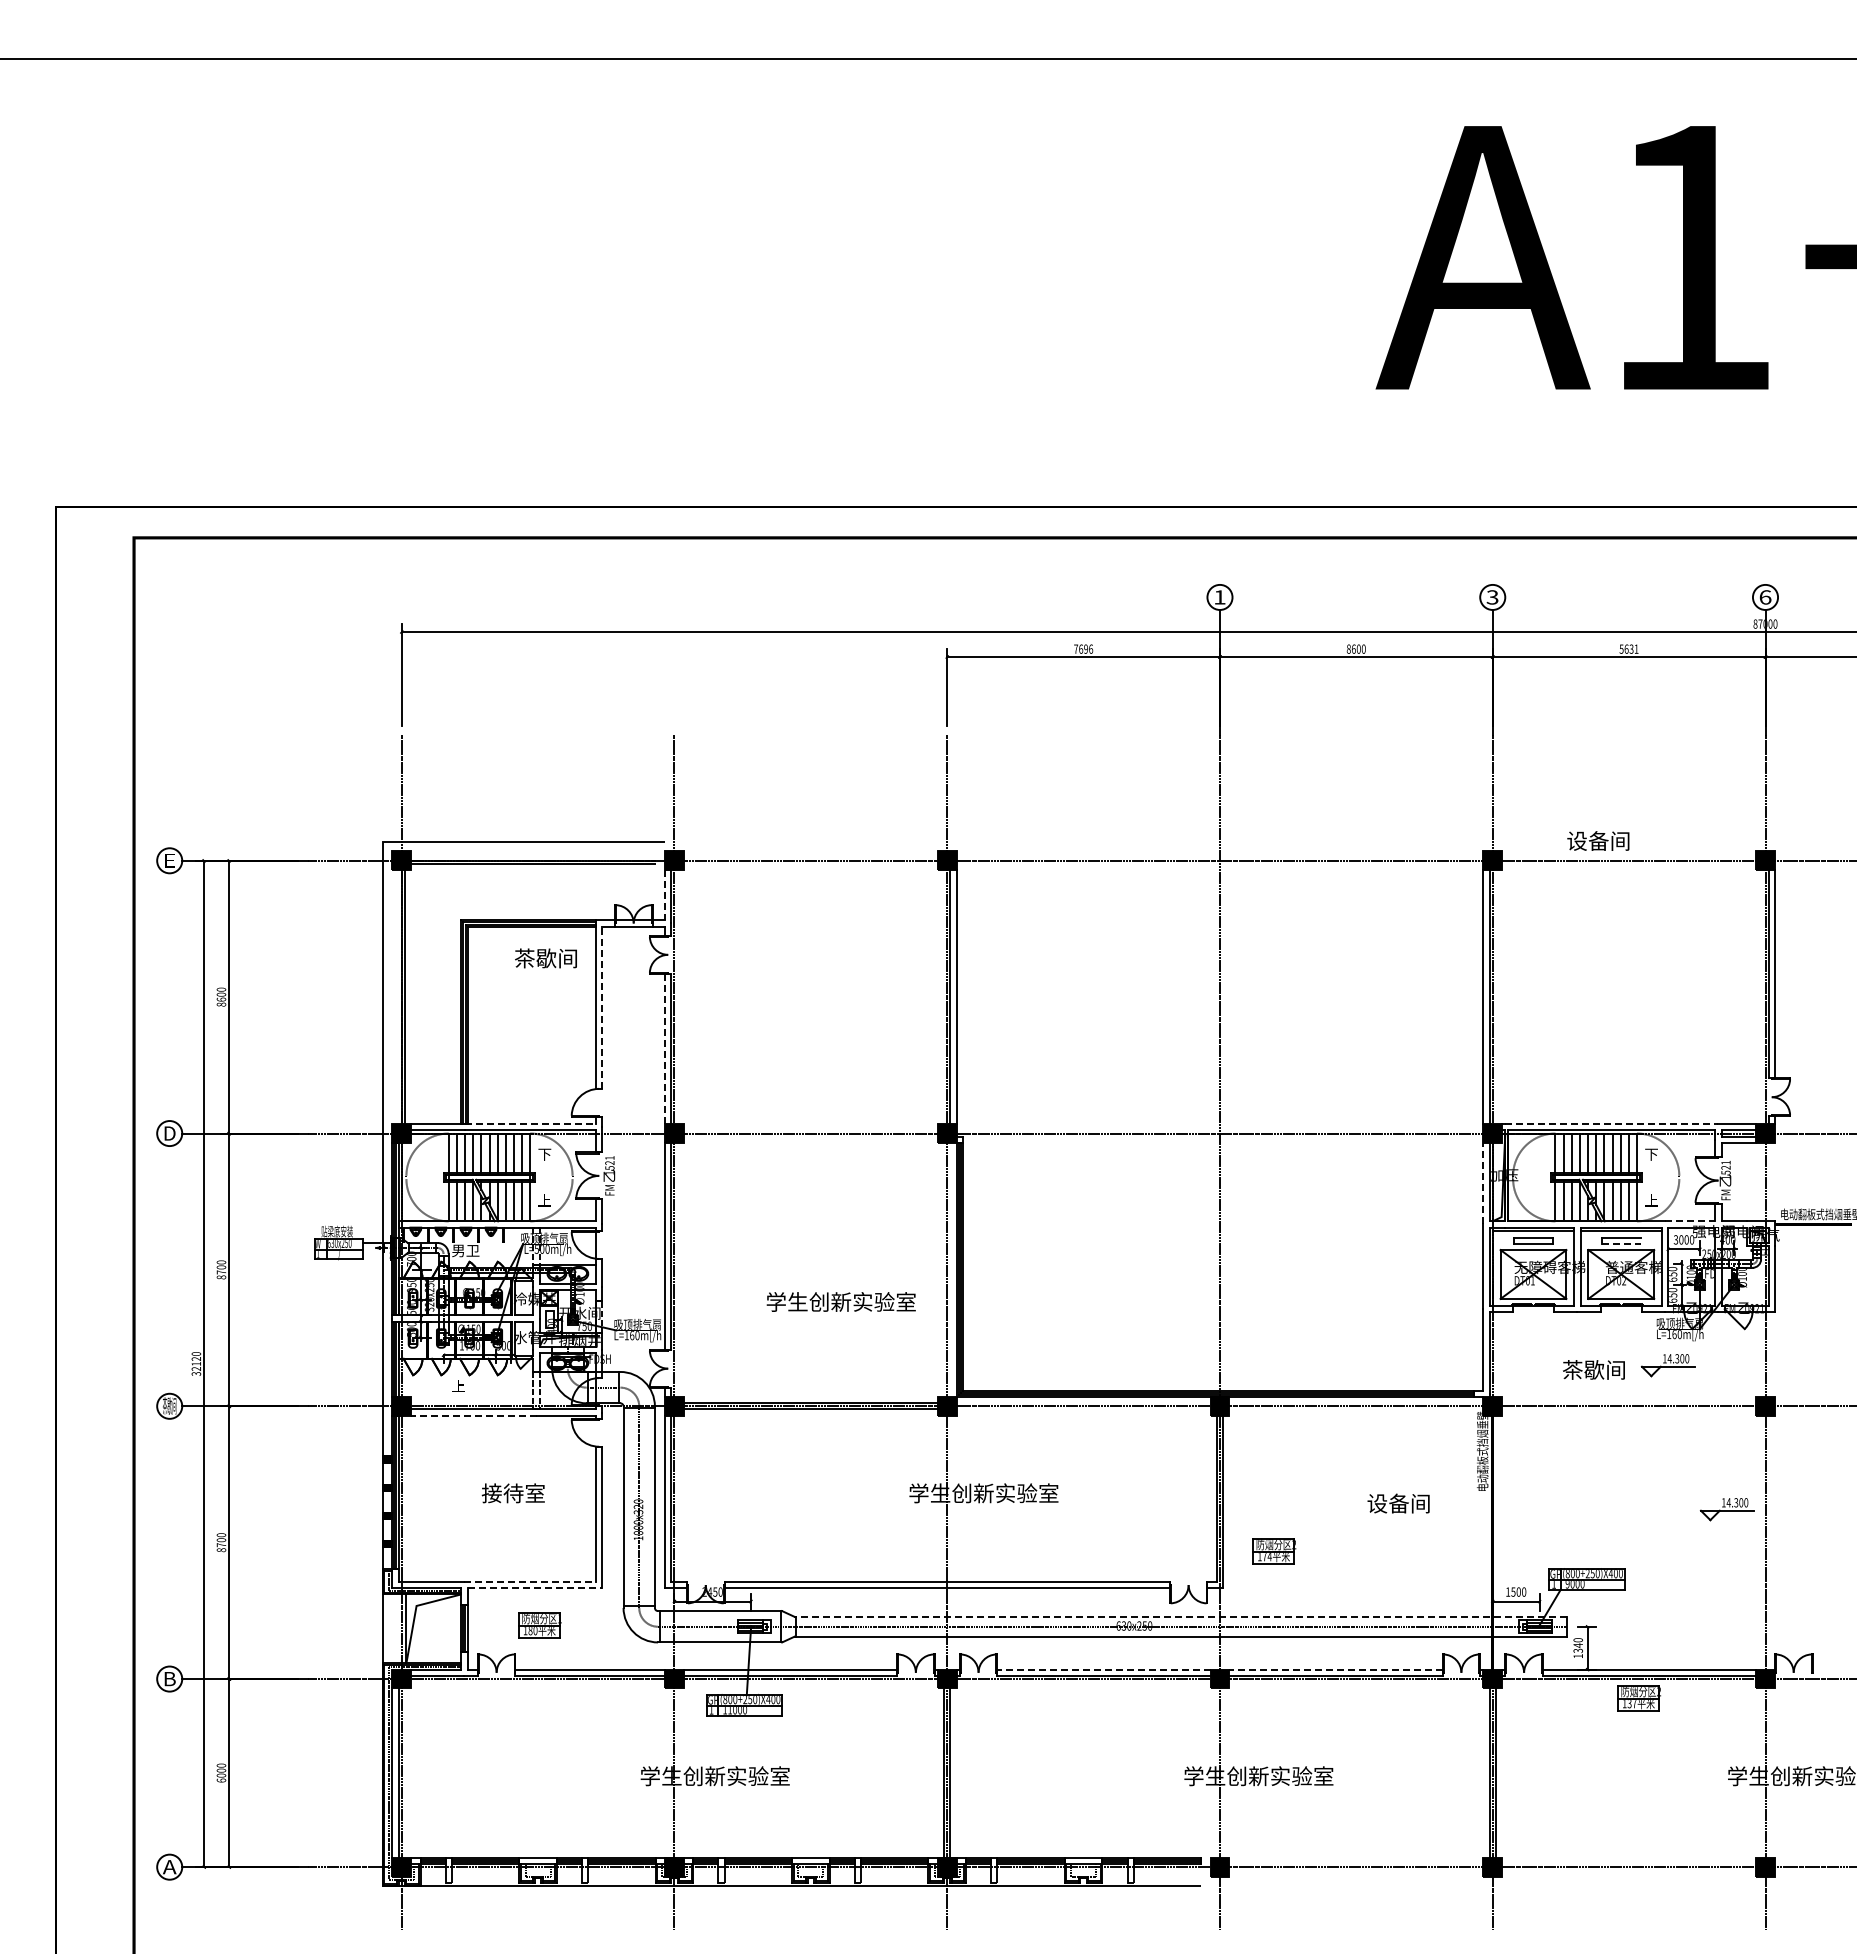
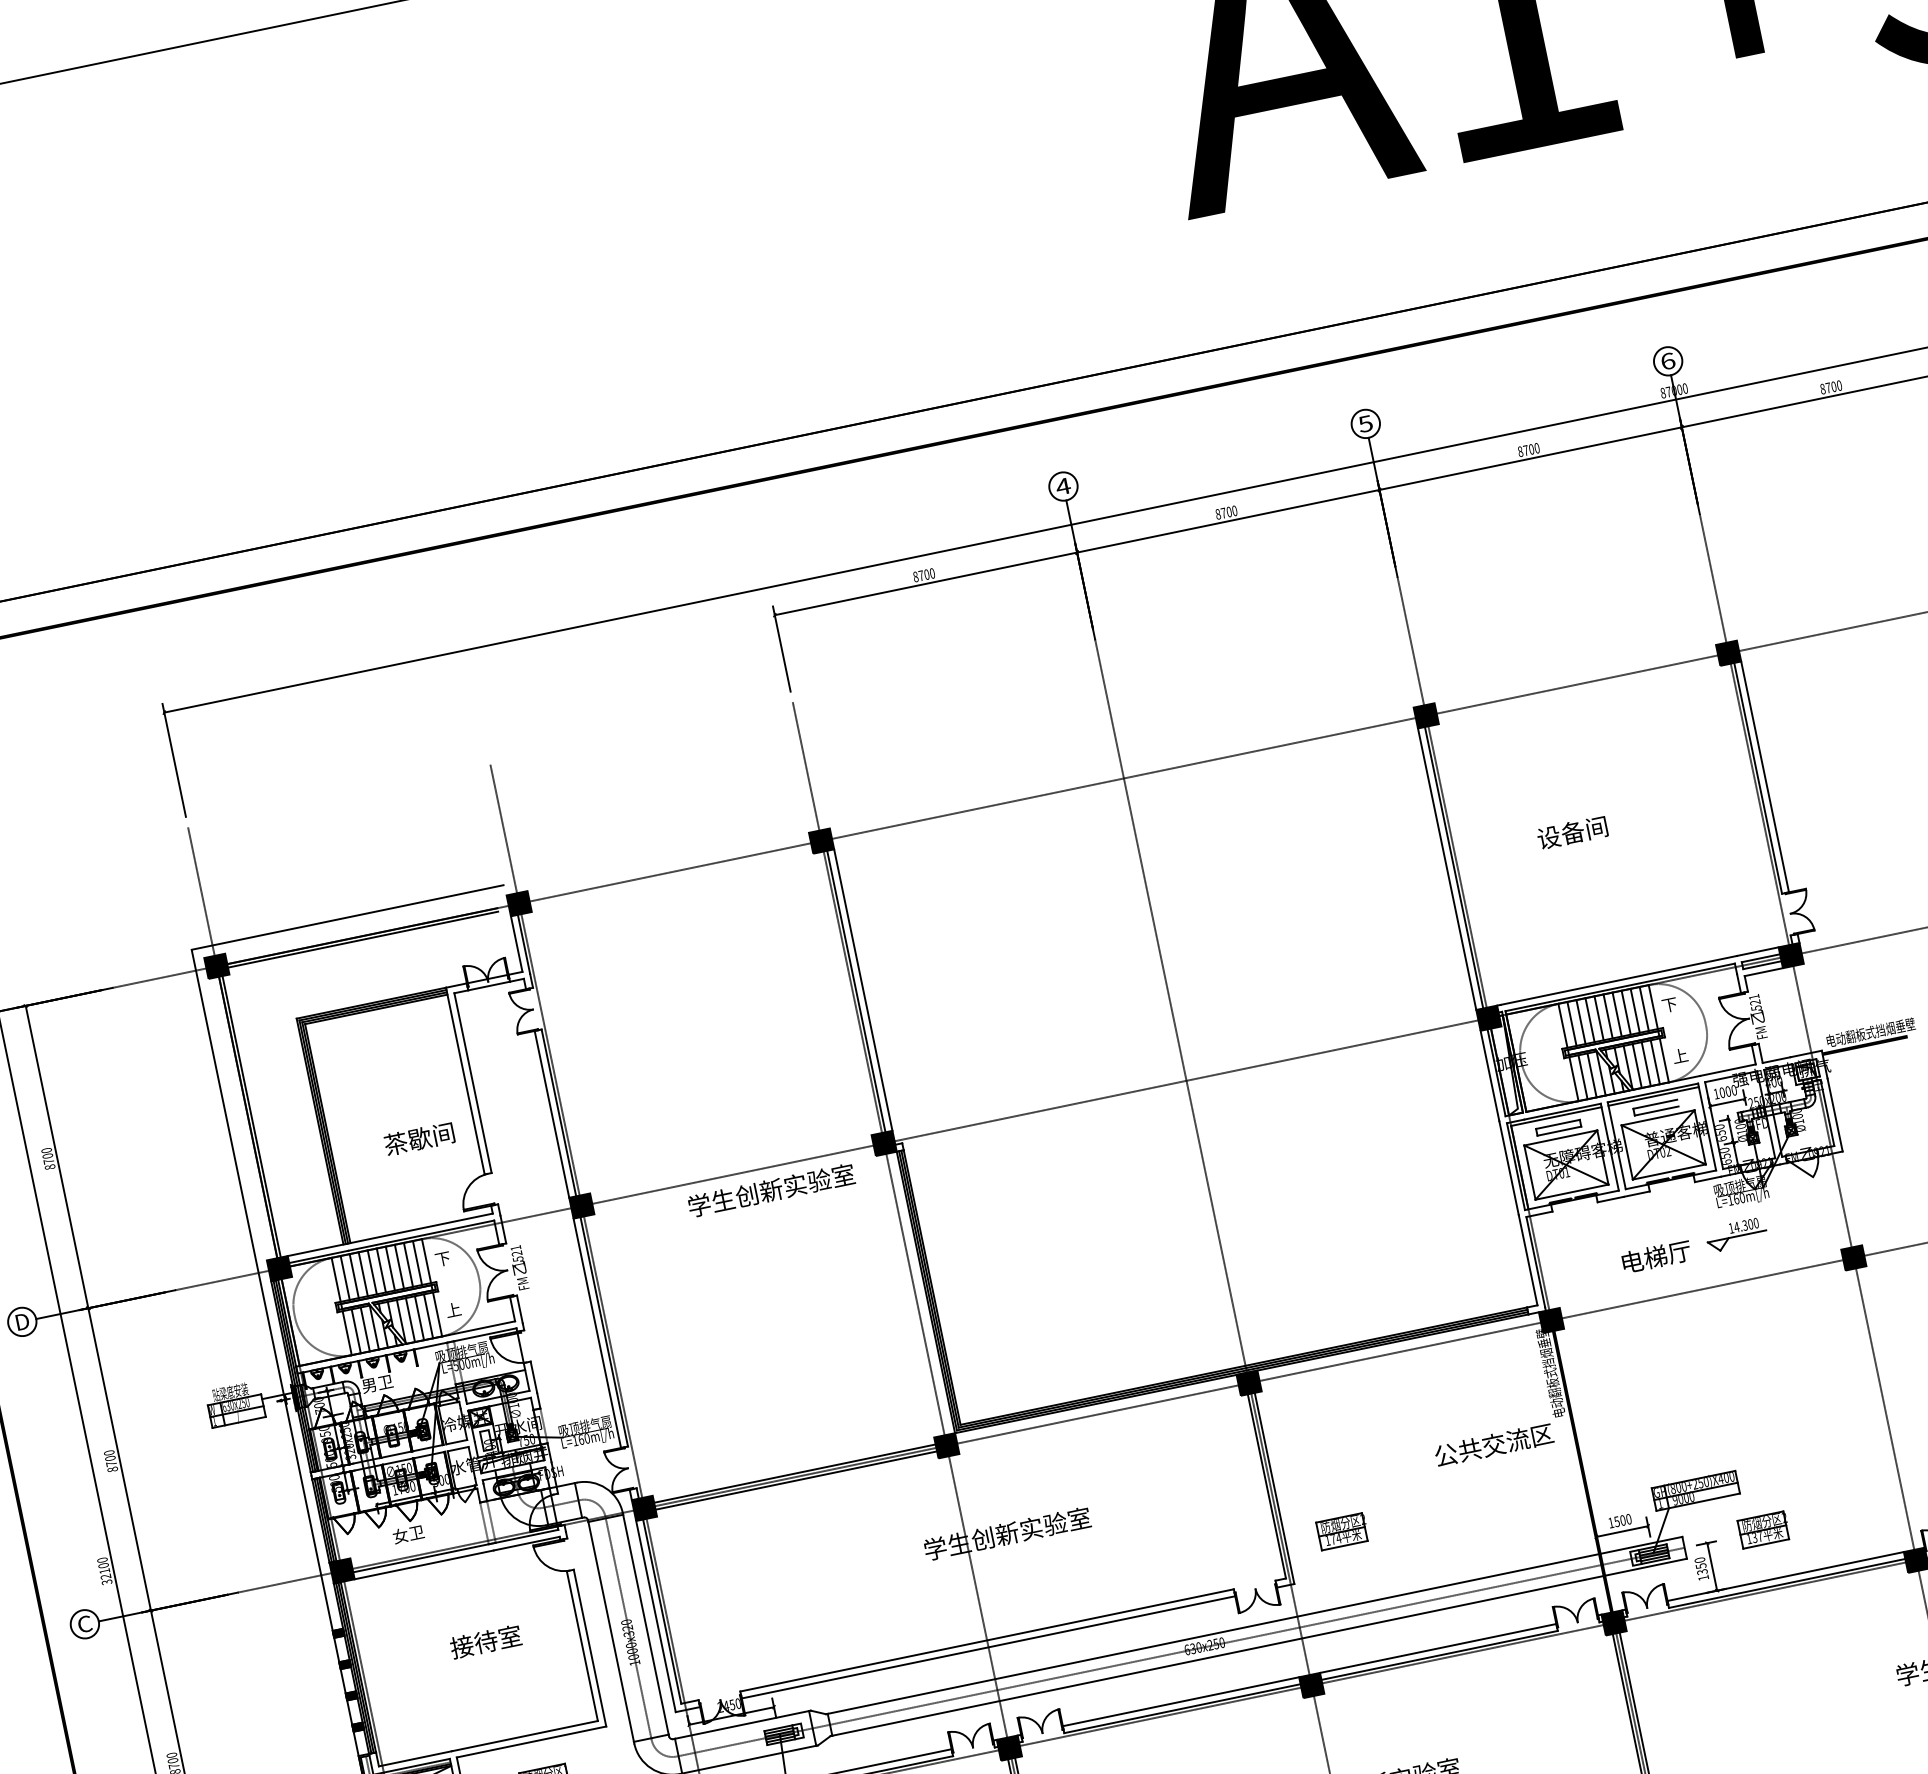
text: (1219, 597) -> (1062, 486), 1 -> 4
text: (1492, 597) -> (1365, 424), 3 -> 5
text: (1083, 648) -> (923, 574), 7696 -> 8700
text: (1353, 648) -> (1223, 512), 8600 -> 8700
text: (1628, 648) -> (1528, 449), 5631 -> 8700
text: (1598, 840) -> (1572, 832), moved
line: (665, 895) -> (517, 944), dashed -> solid
text: (545, 958) -> (418, 1139), moved
text: (221, 999) -> (48, 1161), 8600 -> 8700
line: (602, 1007) -> (473, 1082), dashed -> solid
line: (665, 1049) -> (552, 1114), dashed -> solid
line: (530, 1124) -> (420, 1229), dashed -> solid
line: (1611, 1124) -> (1618, 980), dashed -> solid
line: (1483, 1183) -> (1490, 1075), dashed -> solid
line: (1690, 1221) -> (1728, 1070), dashed -> solid
text: (1675, 1239) -> (1715, 1093), 3000 -> 1000
line: (1621, 1243) -> (1656, 1110), dashed -> solid
text: (840, 1301) -> (770, 1190), moved
text: (195, 1358) -> (102, 1565), 32120 -> 32100
text: (1594, 1369) -> (1655, 1256), 茶歇间 -> 电梯厅
text: (465, 1386) -> (408, 1534), 上 -> 女卫
text: (169, 1405) -> (84, 1623), 茶歇间 -> C
line: (473, 1415) -> (423, 1564), dashed -> solid
text: (1420, 1503) -> (1493, 1444), 设备间 -> 公共交流区
part: (1726, 1509) -> (1834, 1381), removed
line: (530, 1581) -> (525, 1735), dashed -> solid
line: (535, 1588) -> (532, 1742), dashed -> solid
line: (1181, 1616) -> (1254, 1624), dashed -> solid
text: (1577, 1645) -> (1700, 1566), 1340 -> 1350
line: (1103, 1669) -> (1180, 1701), dashed -> solid
line: (1335, 1669) -> (1437, 1648), dashed -> solid
part: (1638, 1698) -> (1763, 1530), moved

